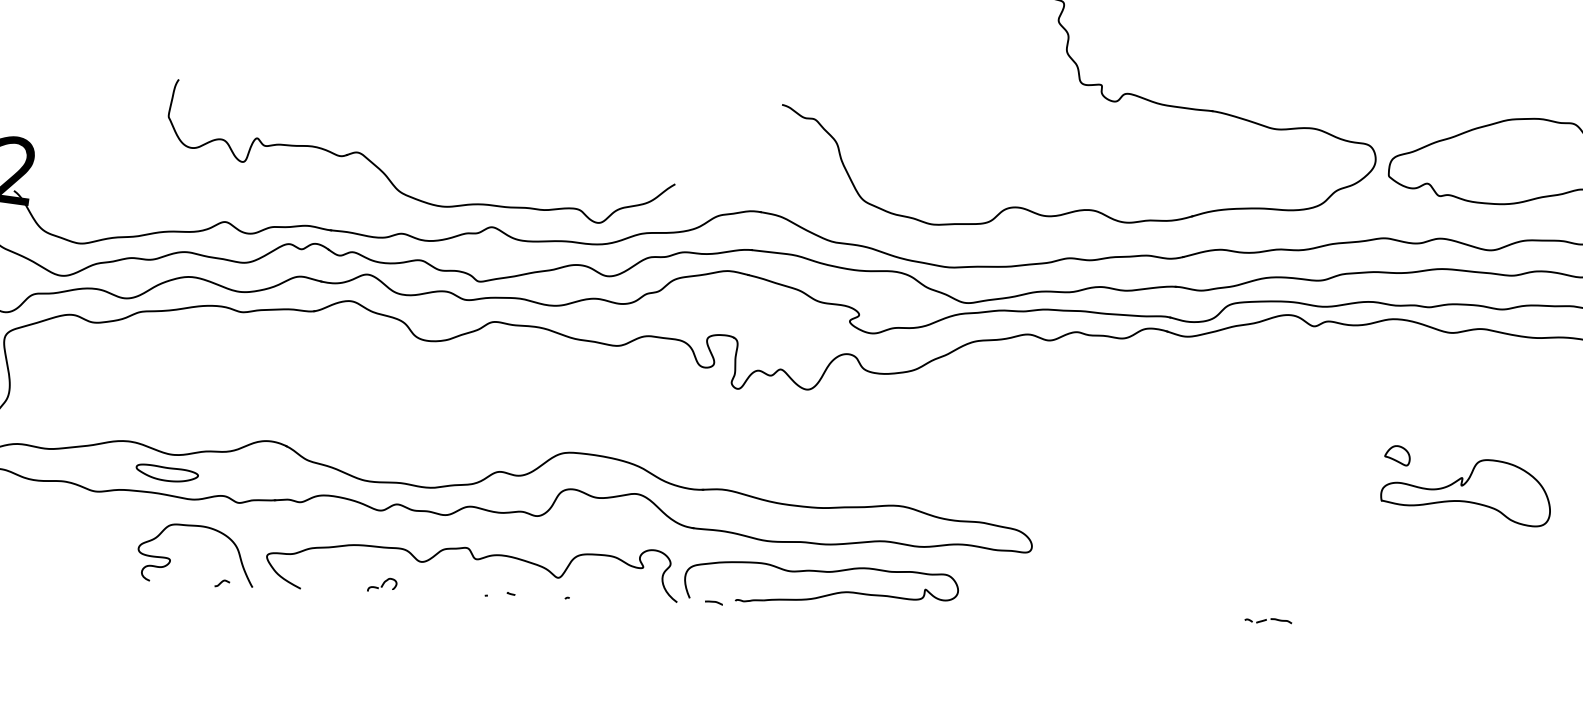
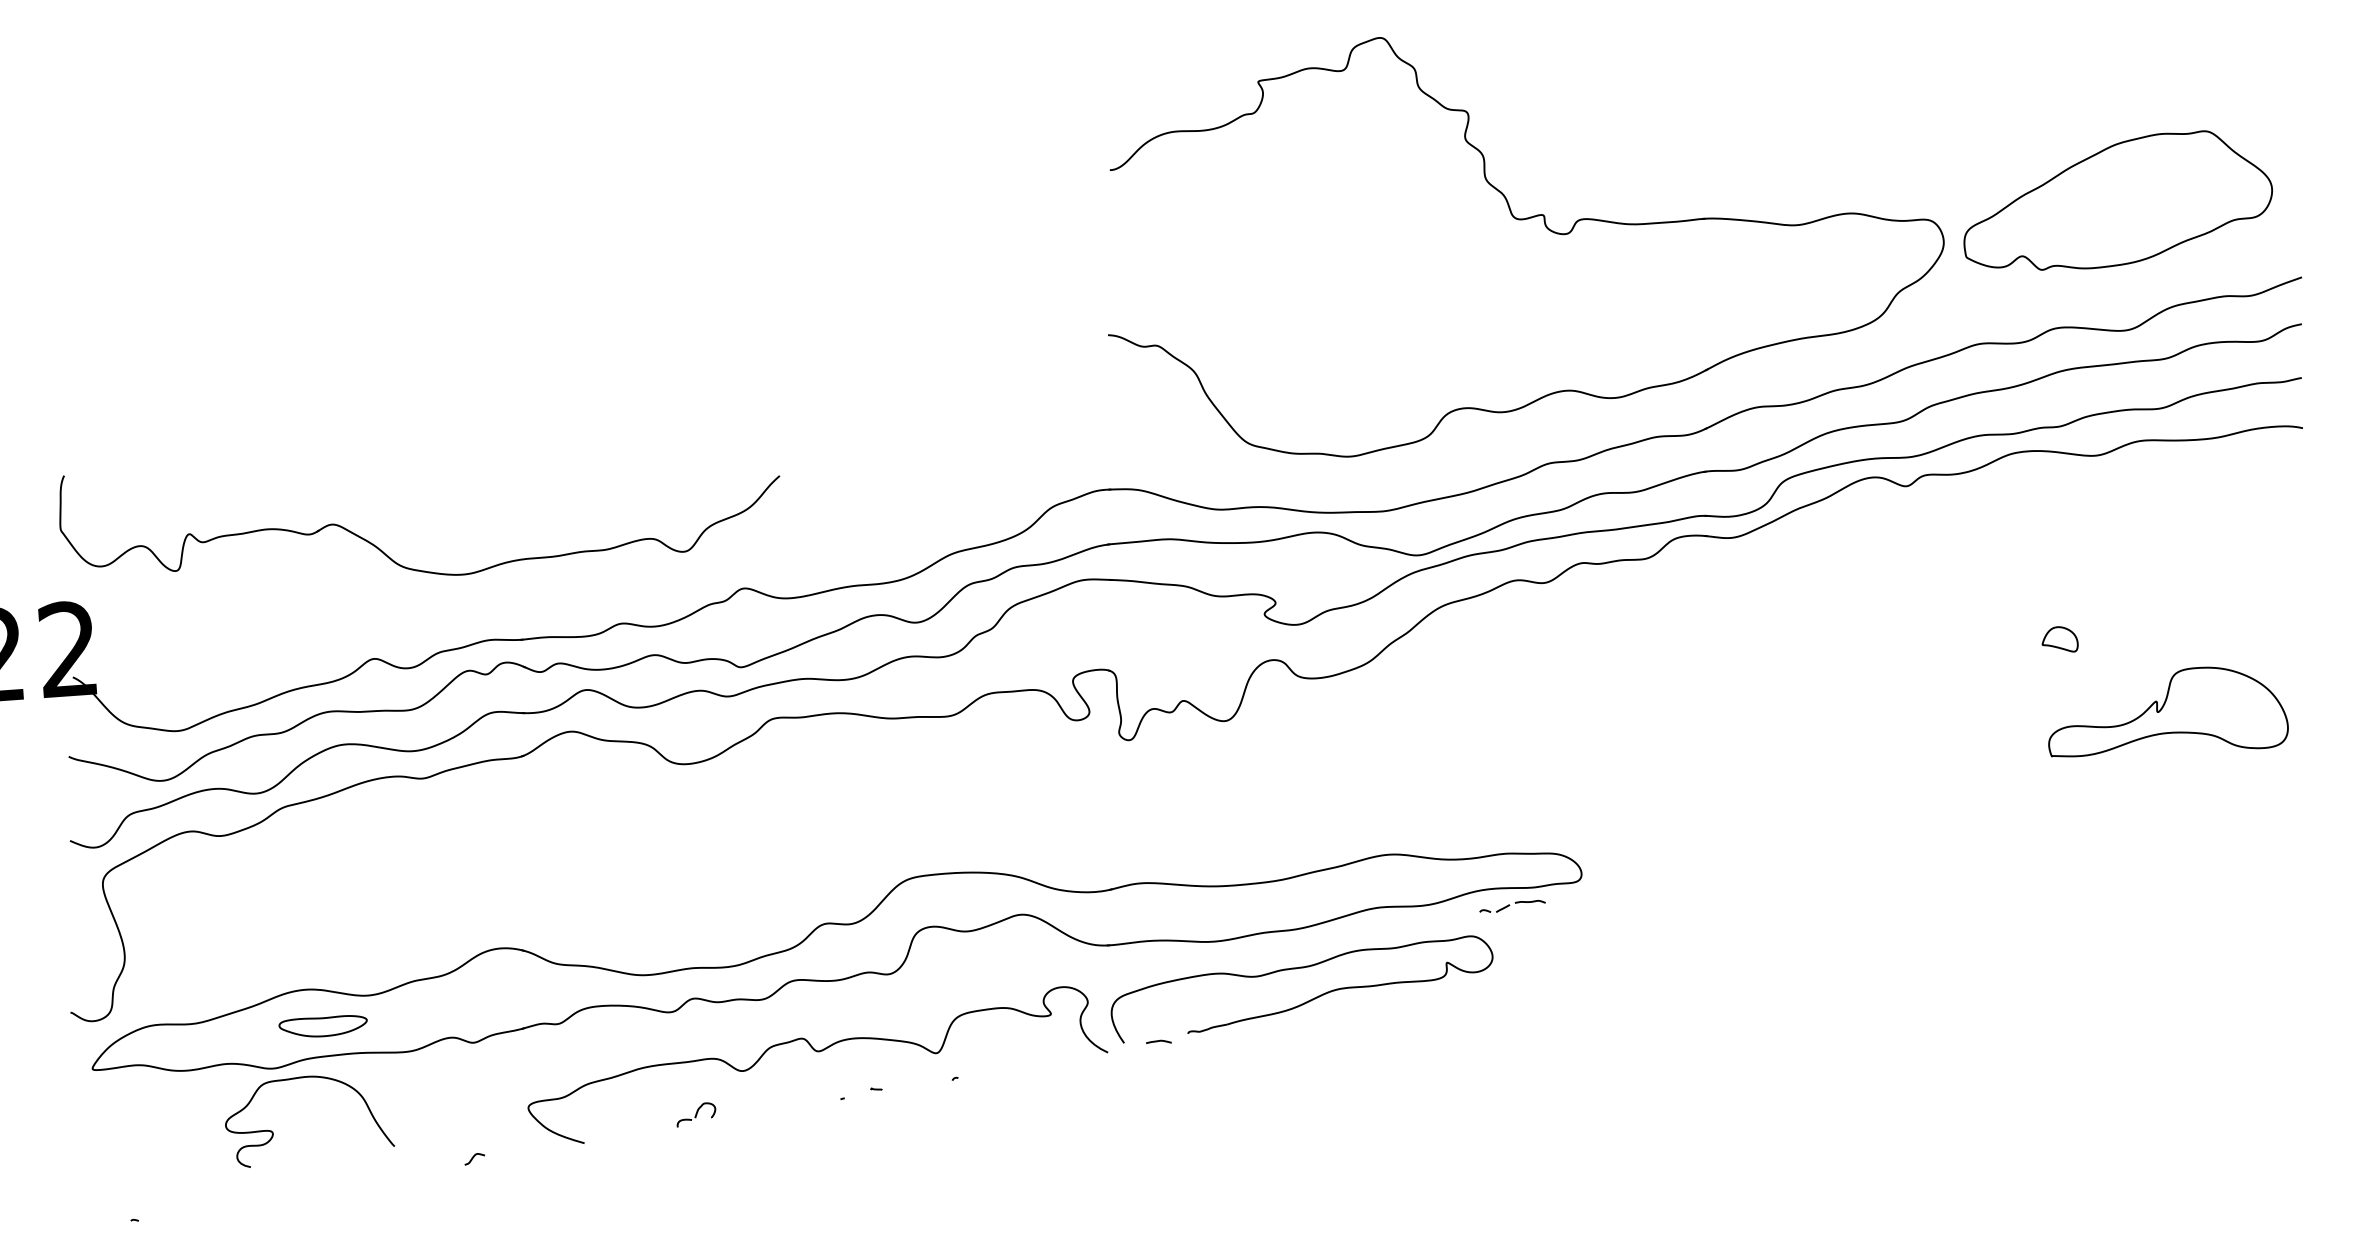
part: (395, 186) -> (394, 560), moved
part: (166, 473) -> (322, 1026), moved
part: (1469, 486) -> (2168, 711), moved
curve: (170, 560) -> (273, 1132), moved
part: (1268, 620) -> (1512, 905), moved

